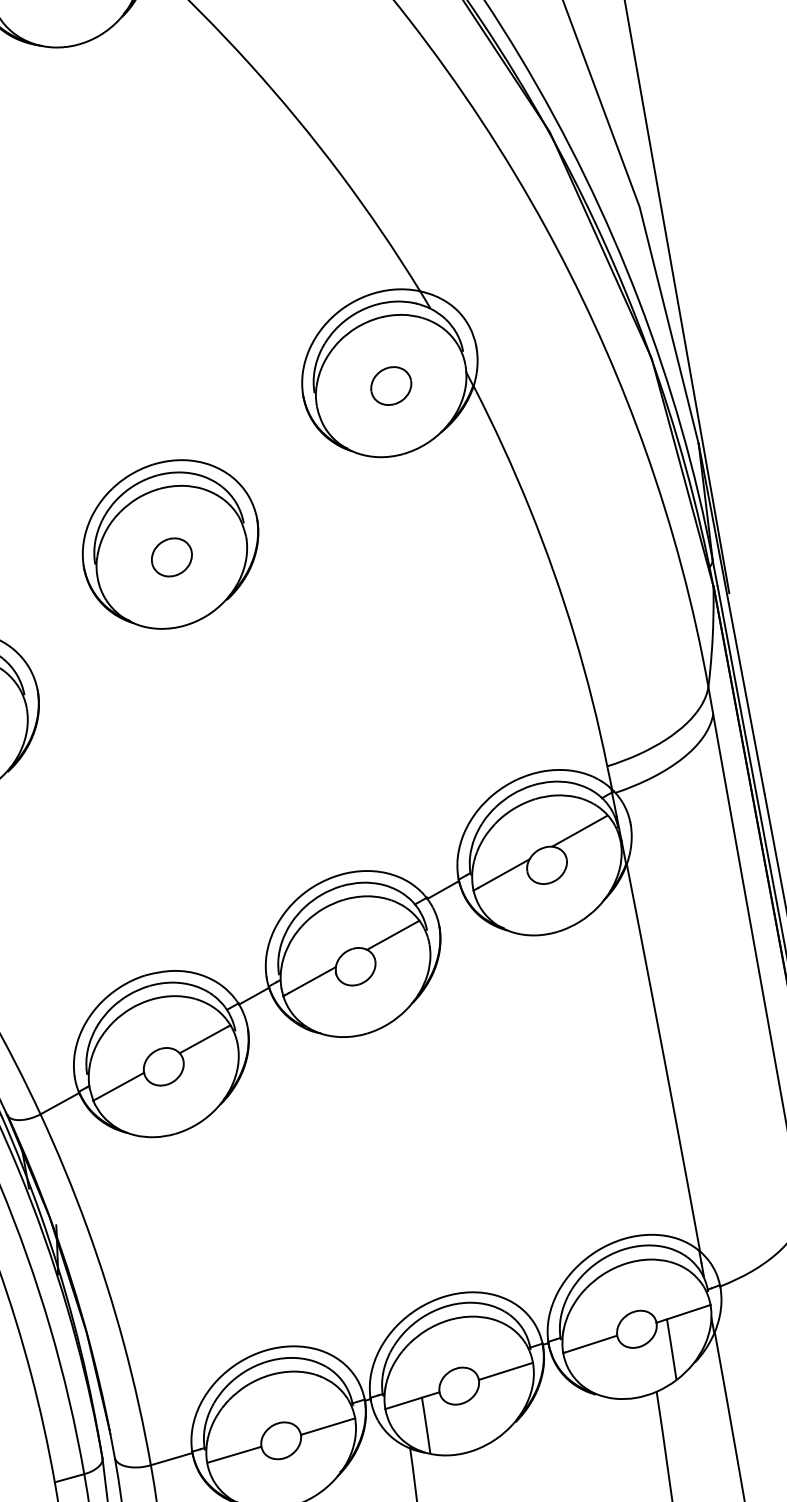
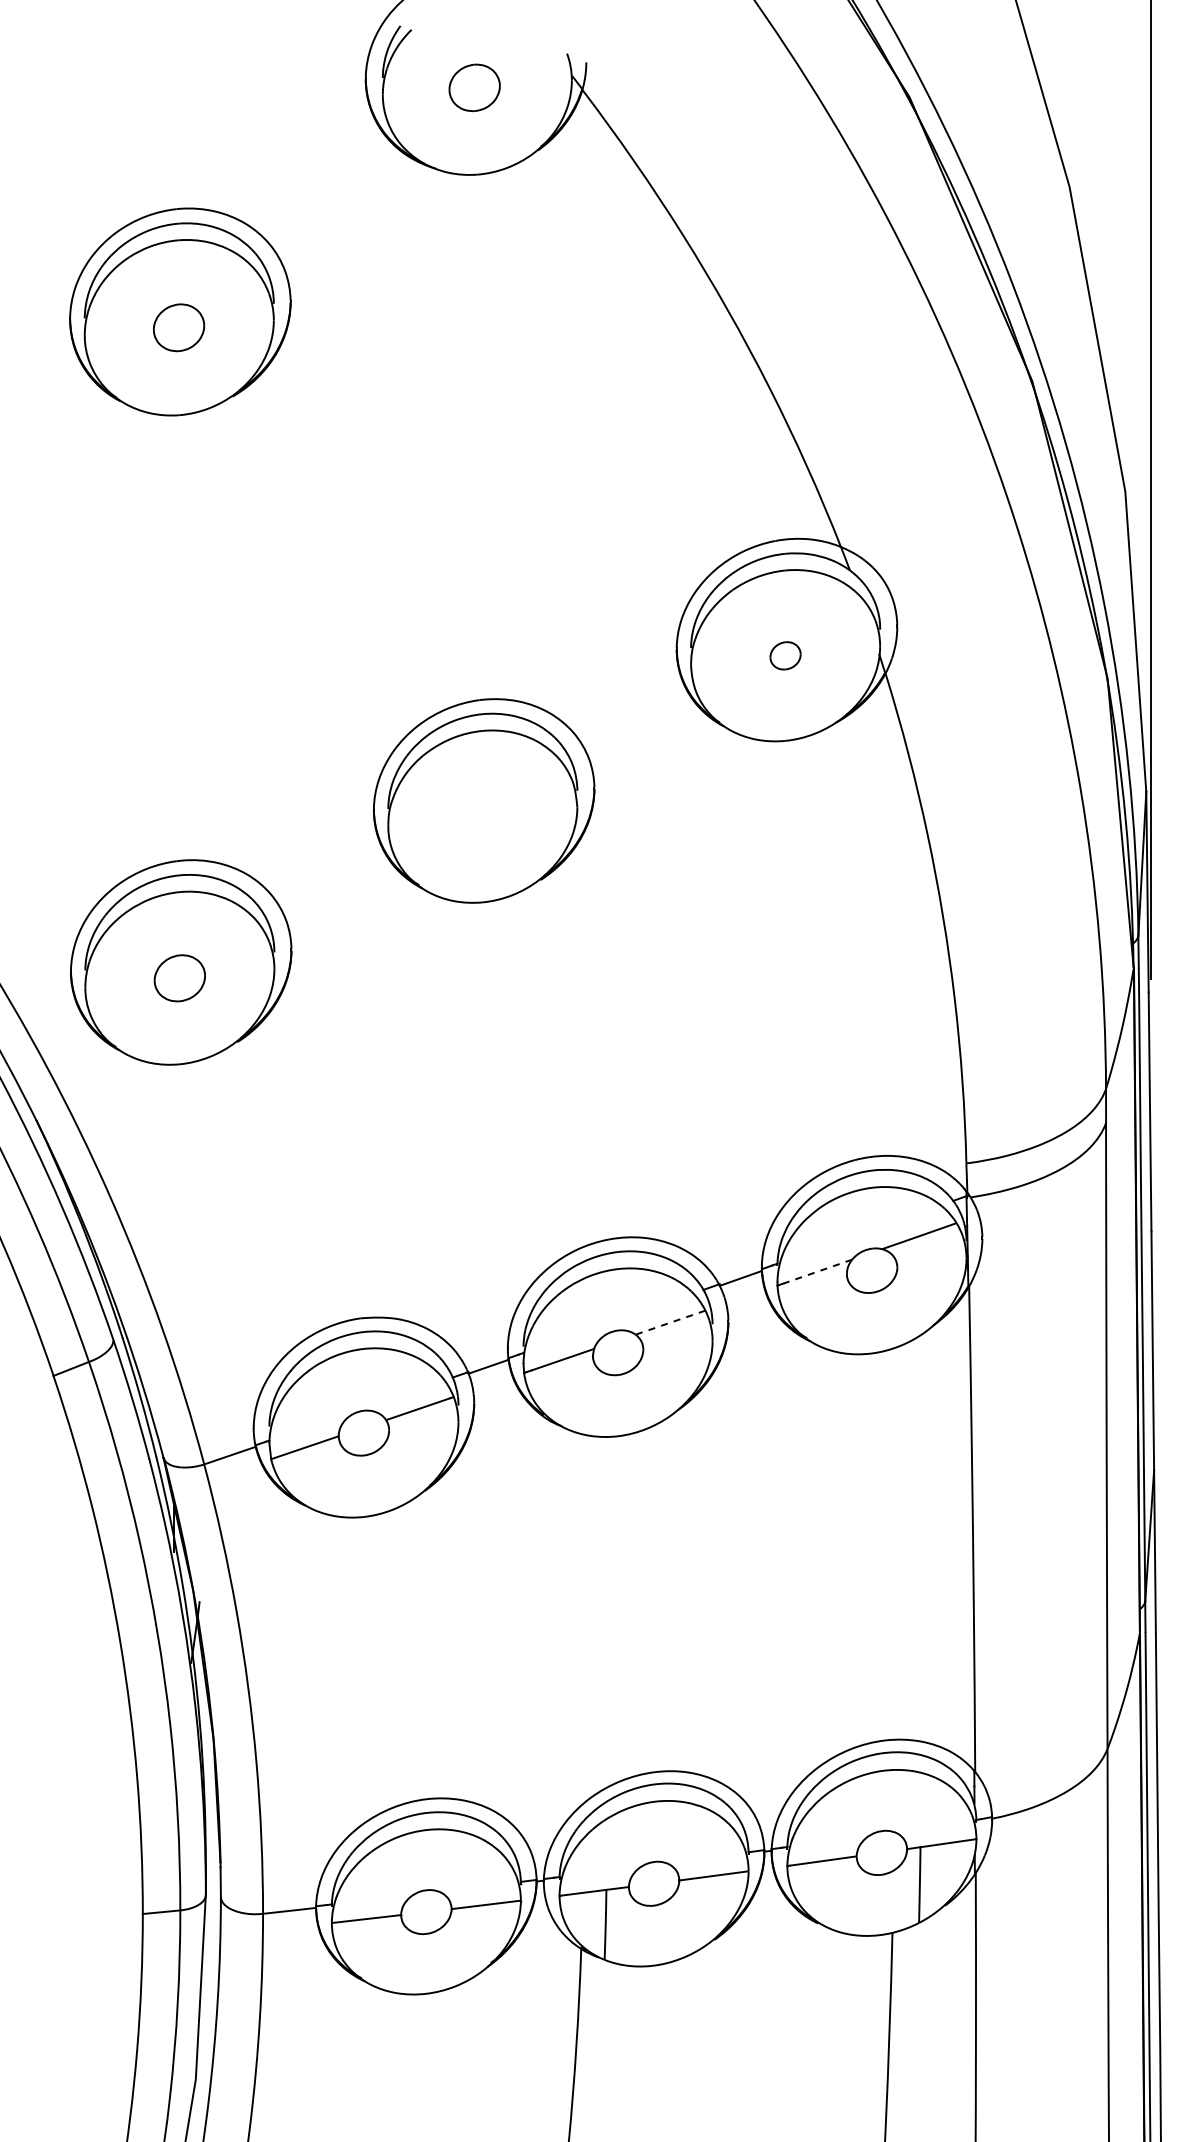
part: (391, 385) -> (785, 655), size x0.6
part: (171, 557) -> (482, 816), removed
line: (503, 873) -> (817, 1271), solid -> dashed
line: (393, 935) -> (670, 1322), solid -> dashed

